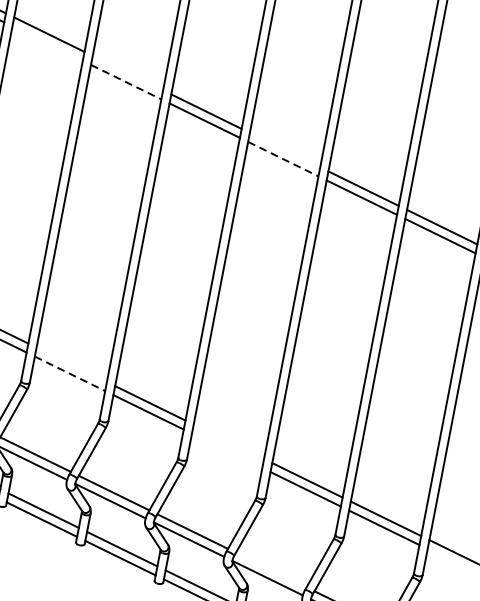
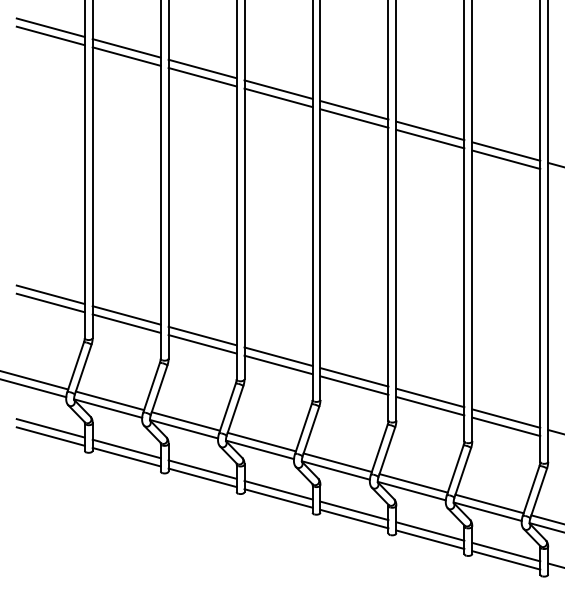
line: (47, 43) -> (126, 56), added
line: (127, 72) -> (202, 68), added
line: (127, 82) -> (203, 77), dashed -> solid
line: (285, 150) -> (354, 110), added
line: (283, 159) -> (354, 118), dashed -> solid
line: (71, 364) -> (202, 335), added
line: (70, 374) -> (203, 344), dashed -> solid
line: (228, 442) -> (354, 377), added
line: (227, 450) -> (354, 385), added
line: (271, 570) -> (413, 483), added

